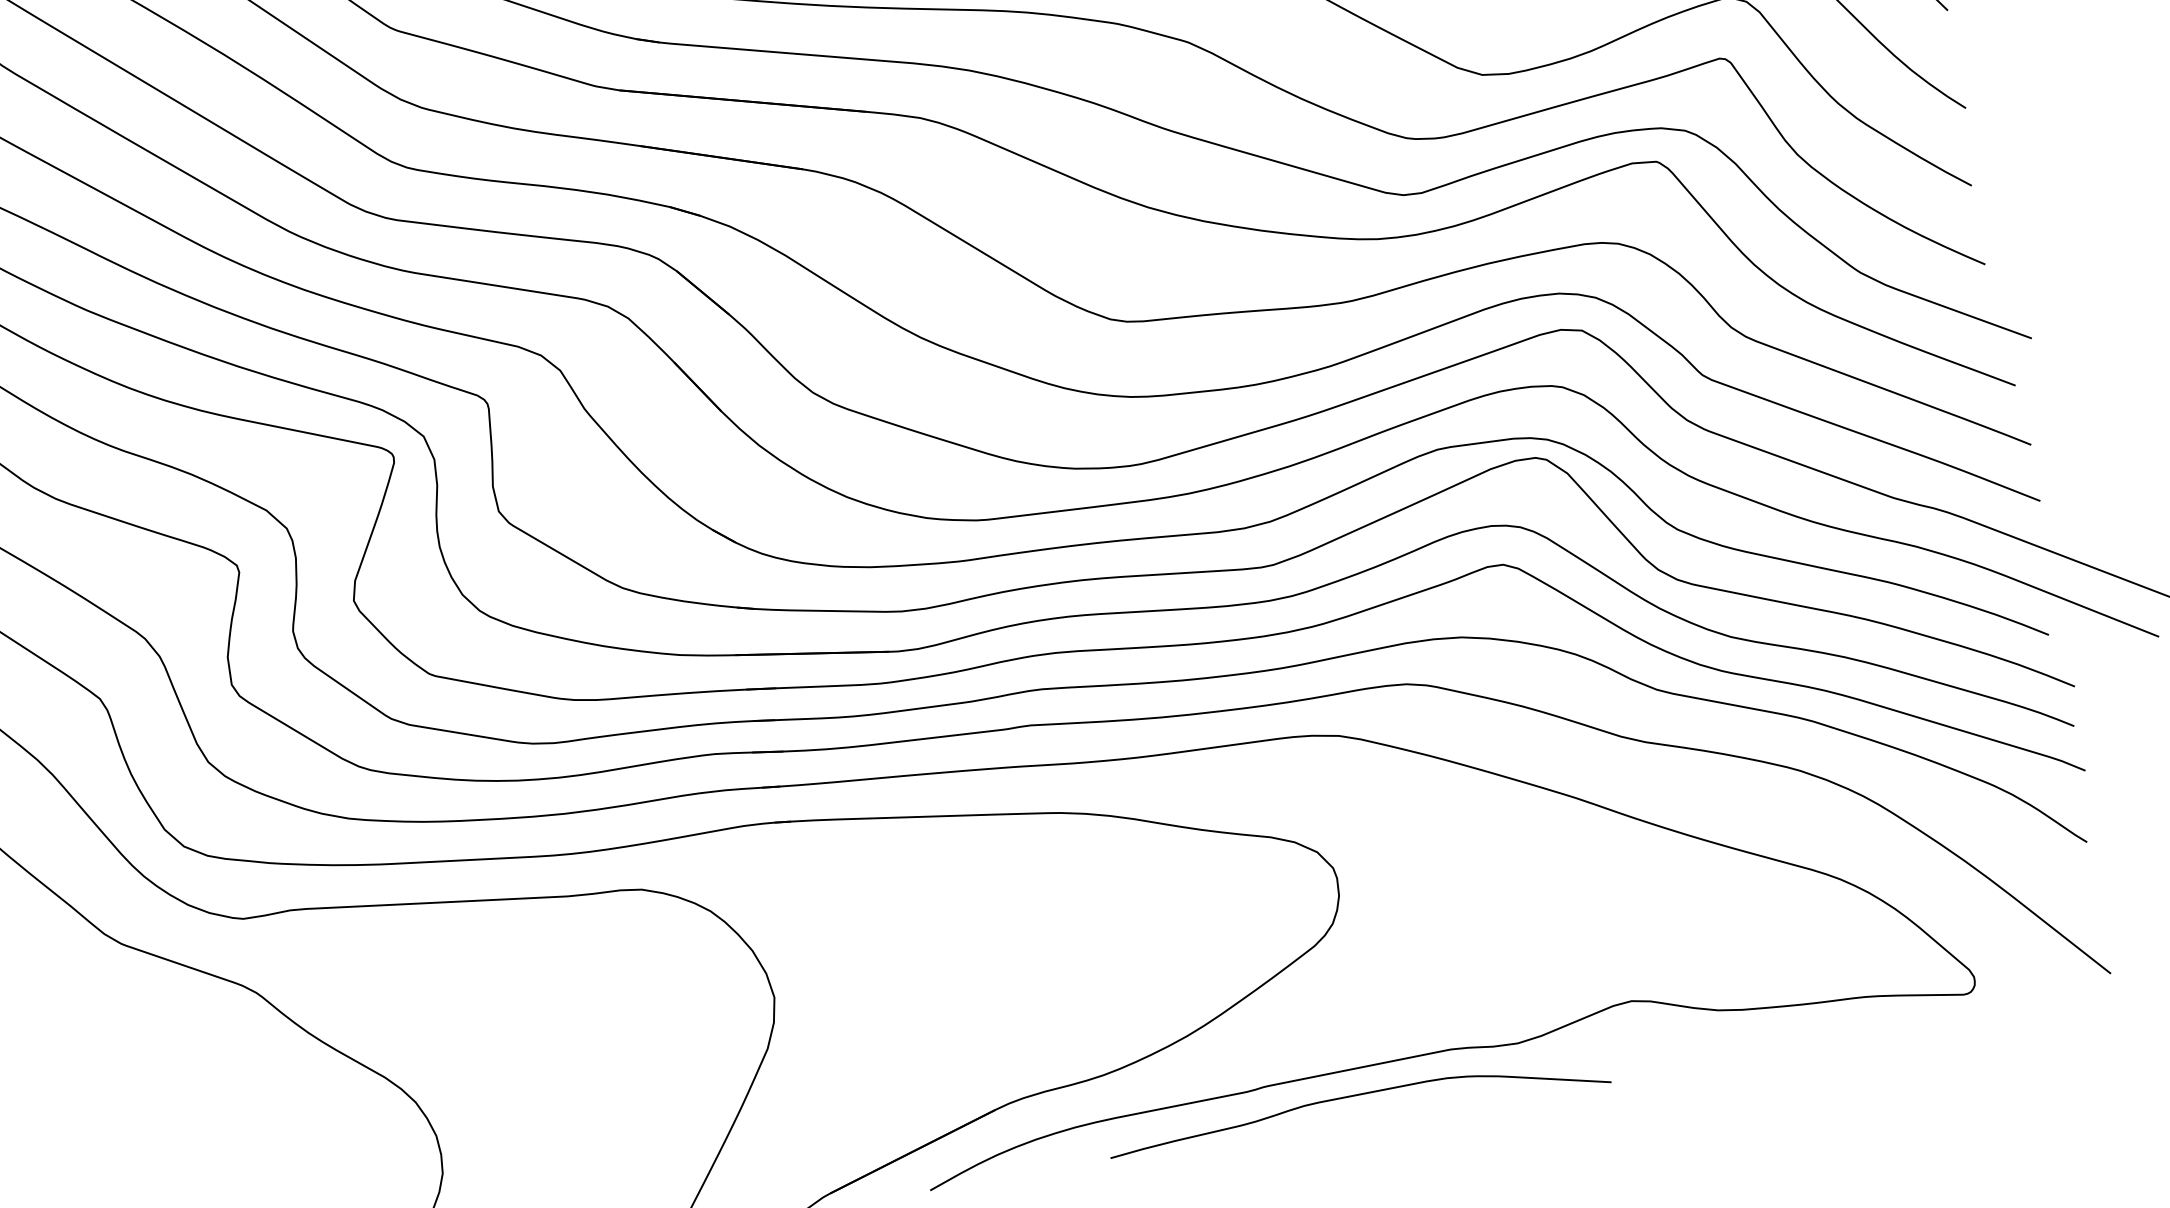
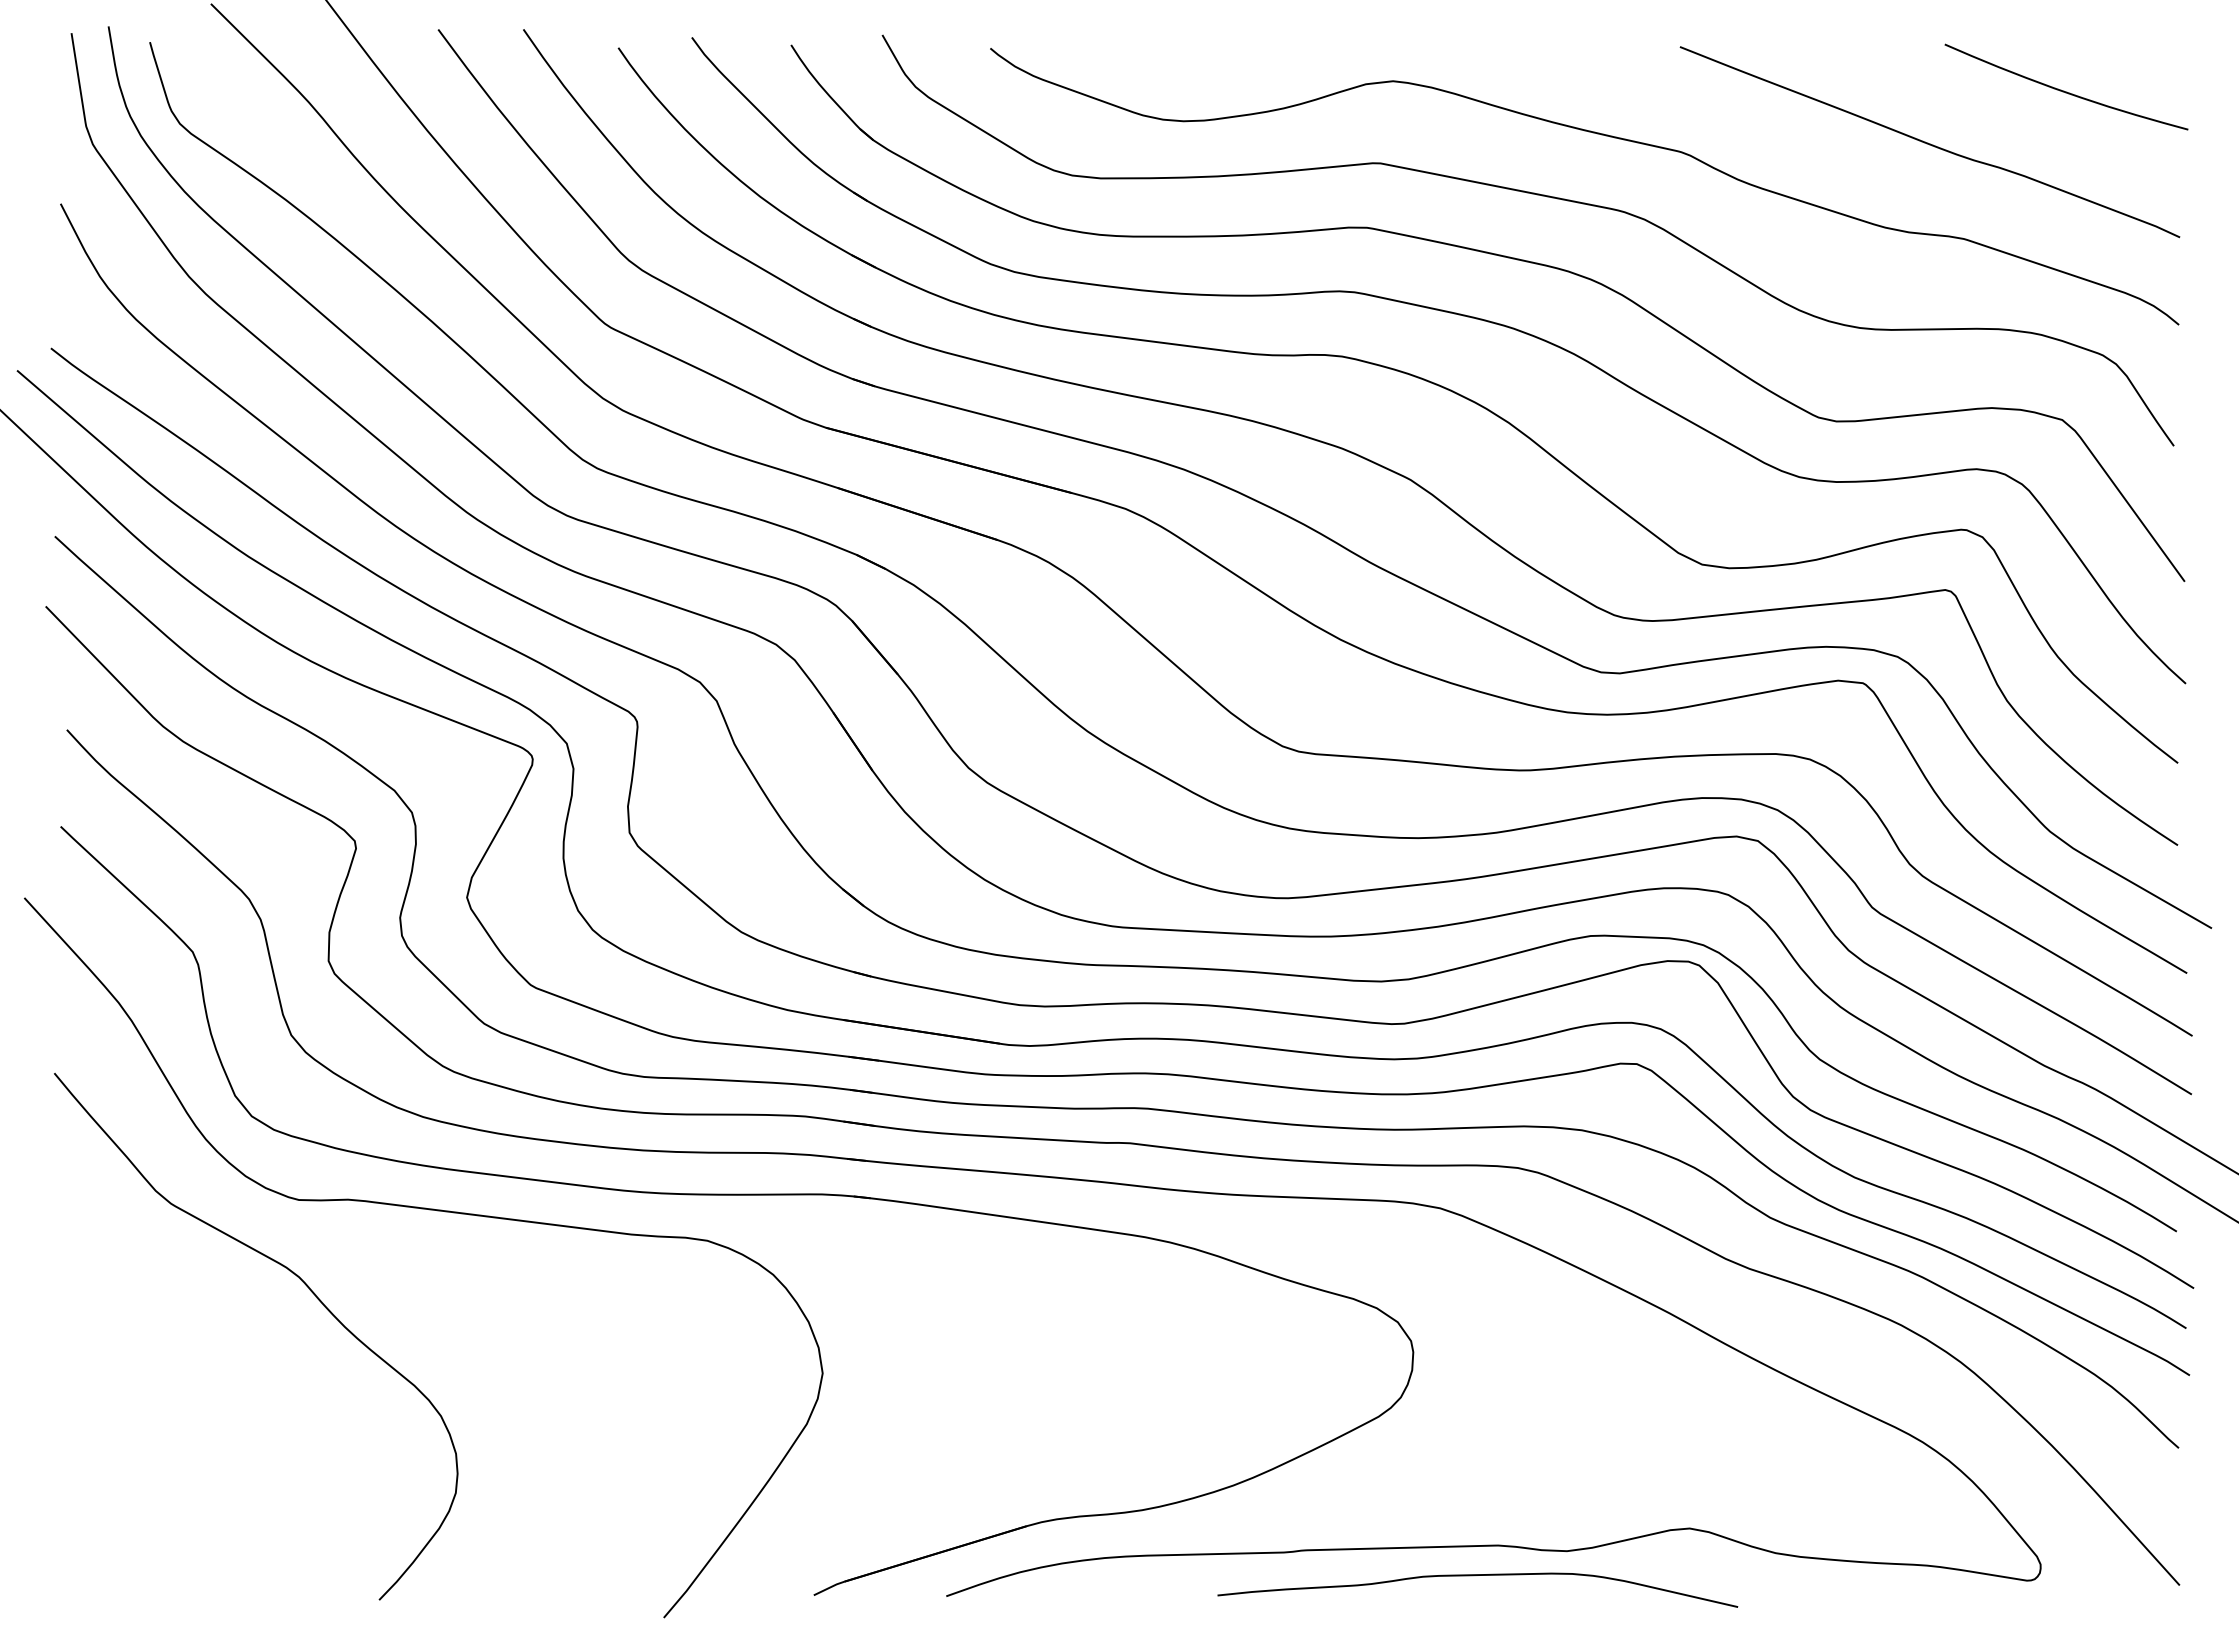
curve: (1353, 1097) -> (1474, 1576), moved

